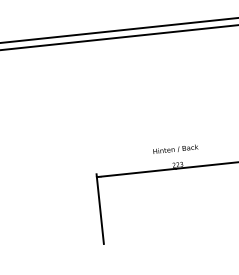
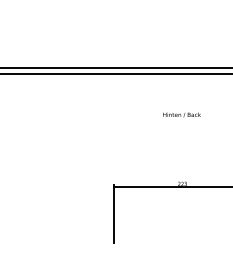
text: (175, 148) -> (181, 114), moved

